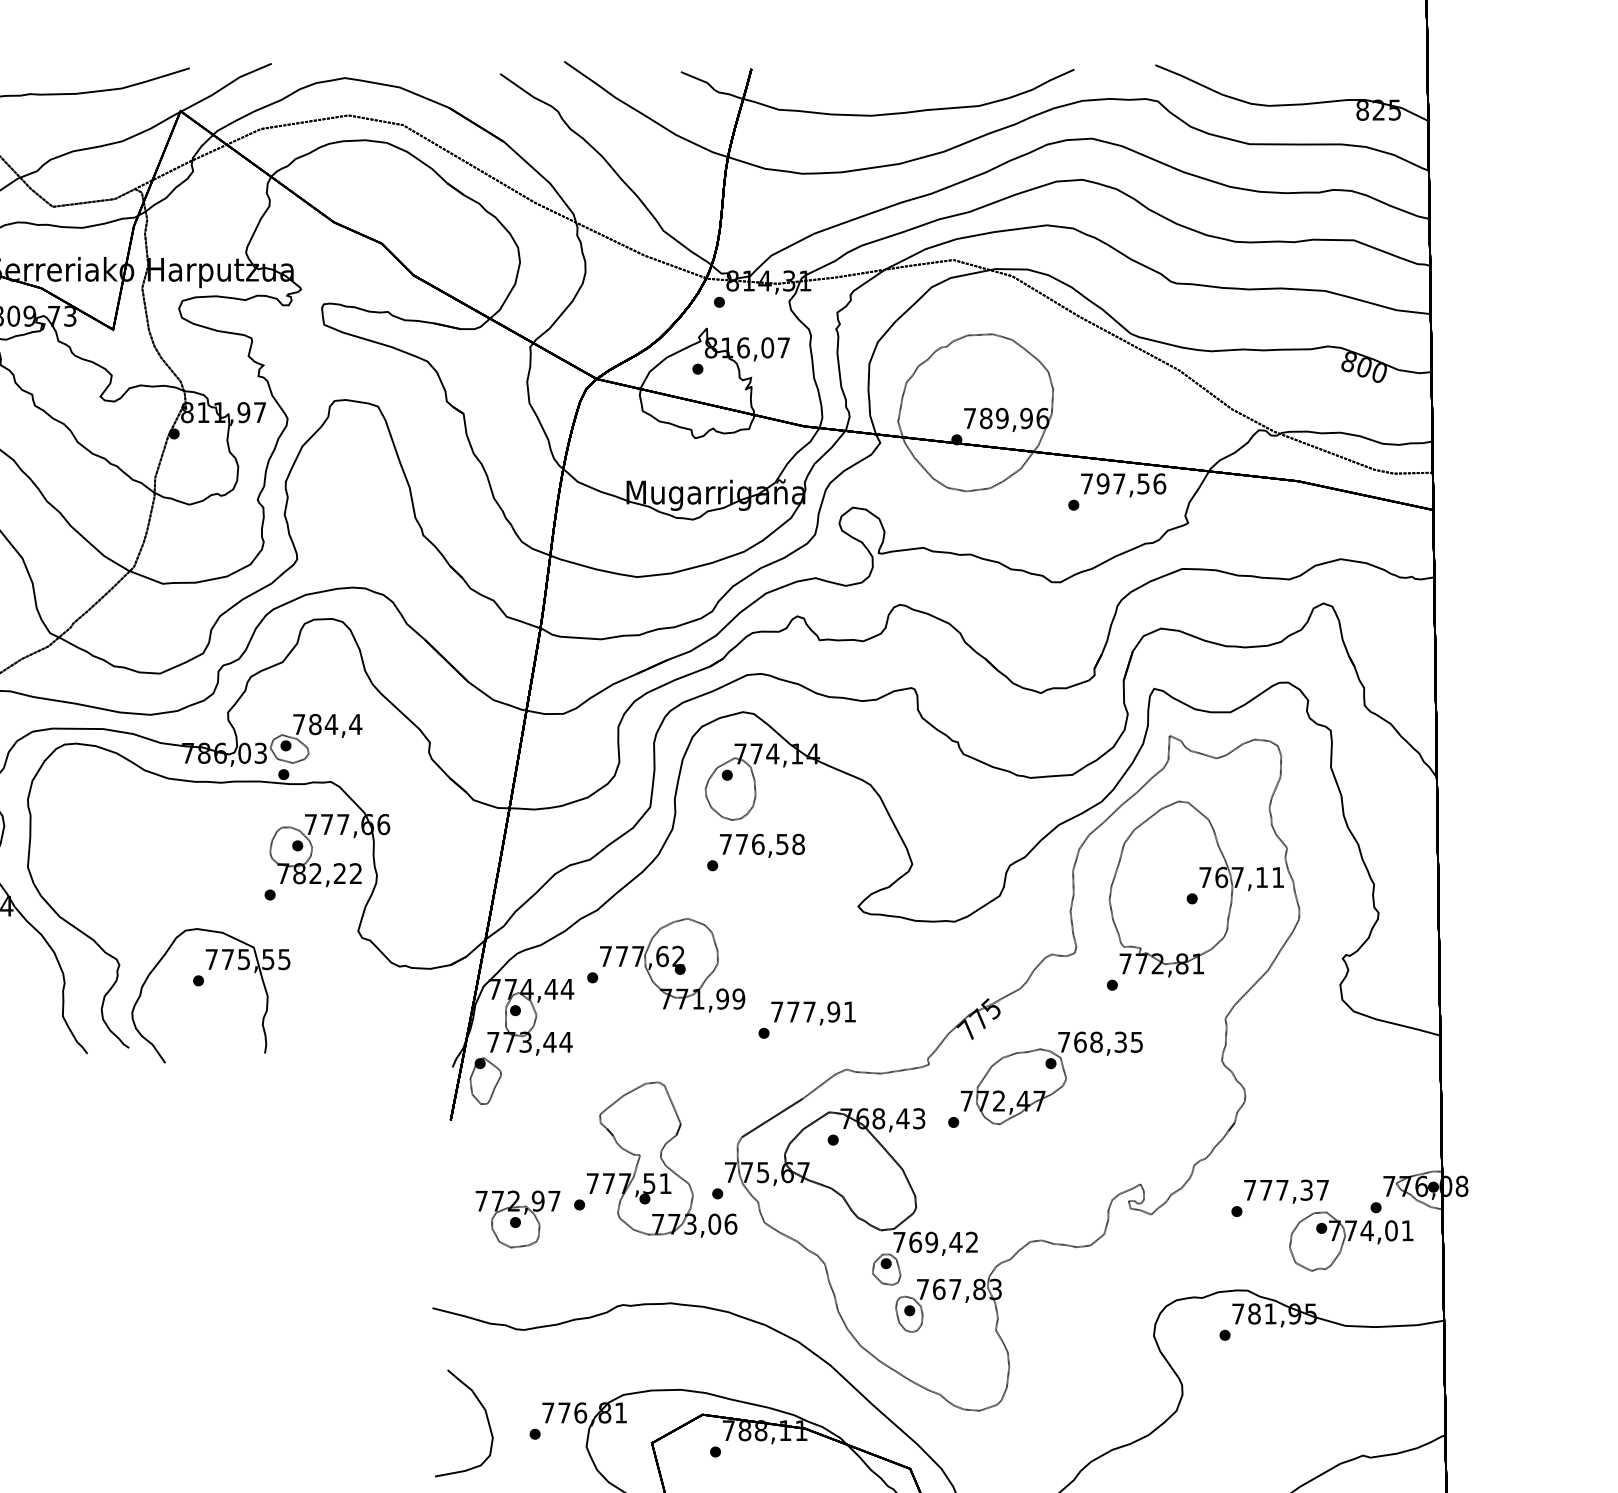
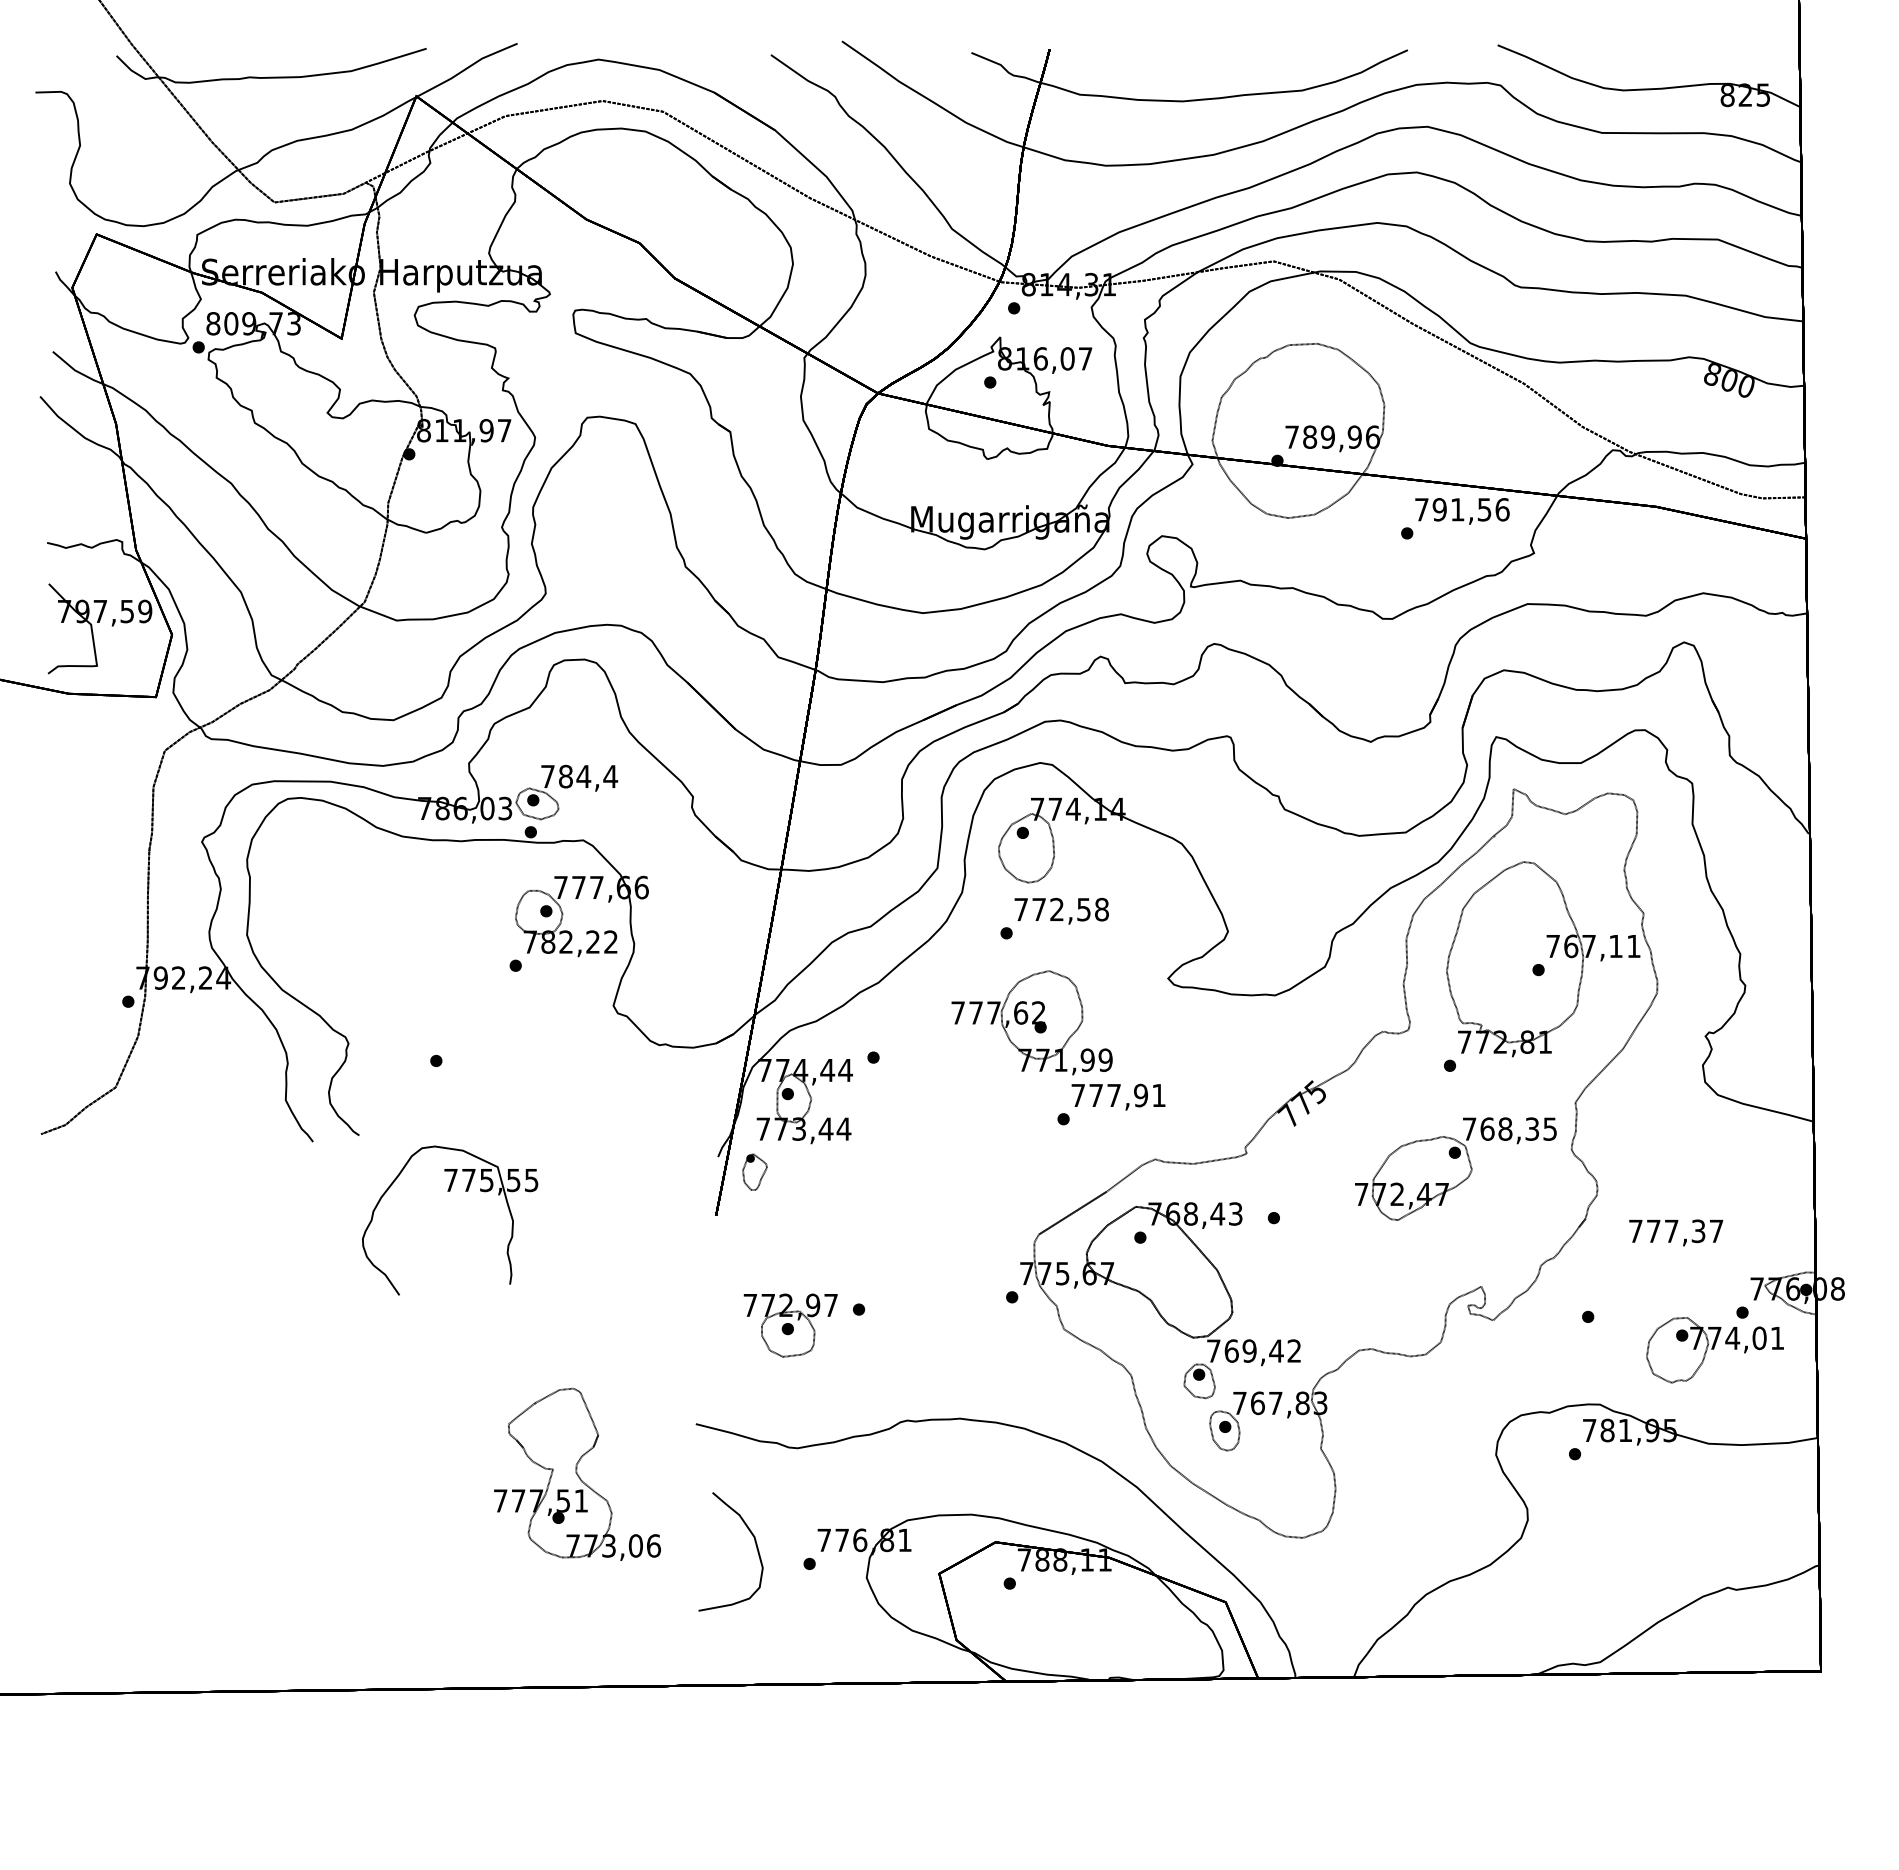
text: (1119, 483) -> (1457, 509), 797,56 -> 791,56
text: (758, 844) -> (1057, 909), 776,58 -> 772,58
part: (671, 965) -> (1031, 1022), moved
part: (211, 969) -> (450, 1191), moved
part: (1051, 1077) -> (1455, 1168), moved
part: (485, 1080) -> (754, 1171), size x0.7
part: (662, 1158) -> (577, 1473), moved
text: (1286, 1191) -> (1676, 1232), moved

